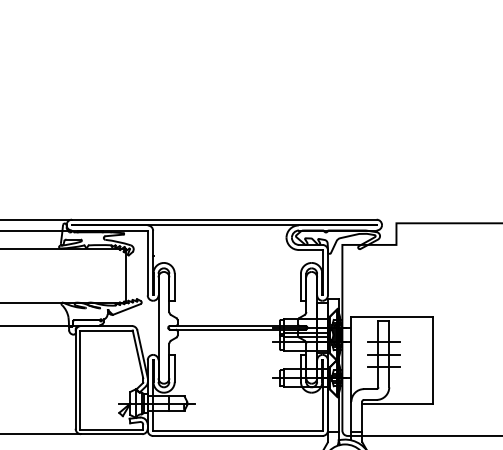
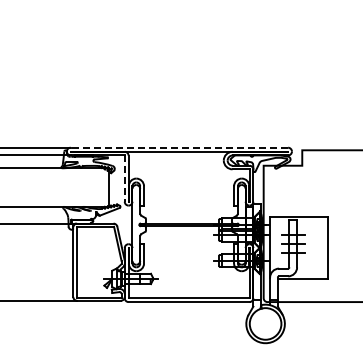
line: (224, 219) -> (179, 147), solid -> dashed
line: (147, 264) -> (124, 179), solid -> dashed

